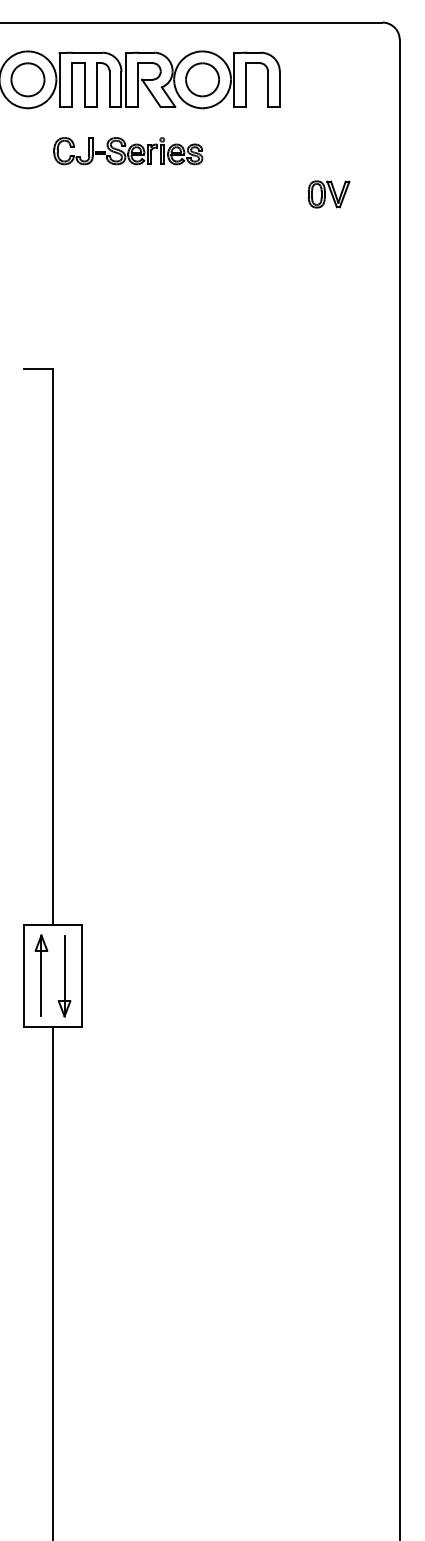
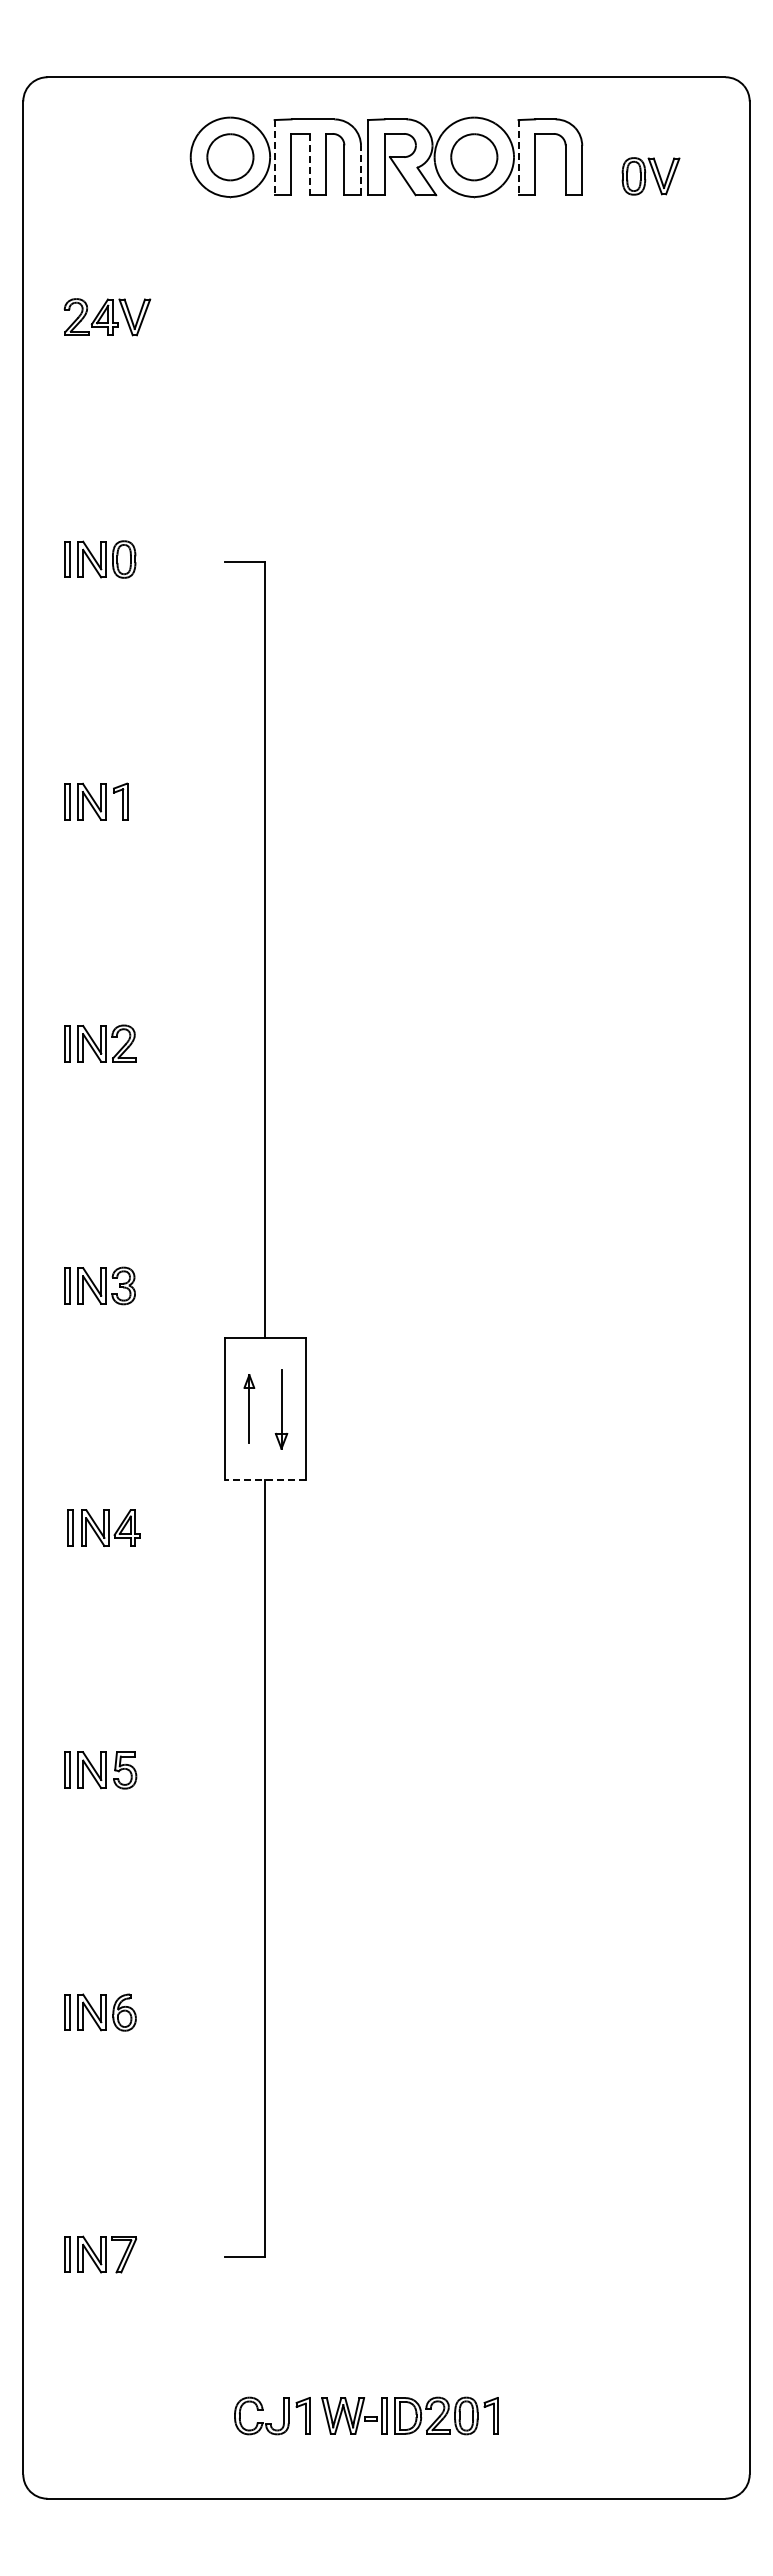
line: (59, 79) -> (274, 157), solid -> dashed
line: (234, 79) -> (518, 157), solid -> dashed
line: (84, 85) -> (309, 164), solid -> dashed
line: (121, 89) -> (360, 170), solid -> dashed
part: (128, 150) -> (370, 256), removed
part: (328, 194) -> (650, 176), moved
part: (41, 975) -> (249, 1408), size x0.6
part: (64, 976) -> (281, 1409), size x0.7
line: (52, 1026) -> (264, 1479), solid -> dashed

